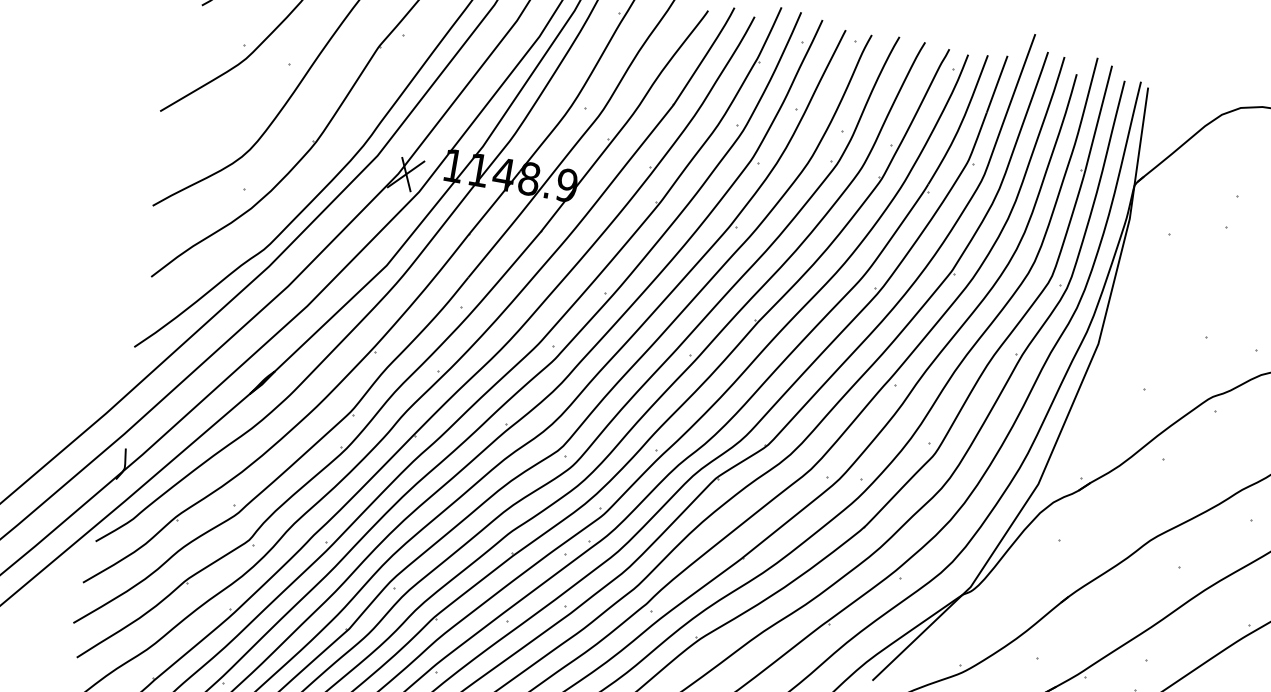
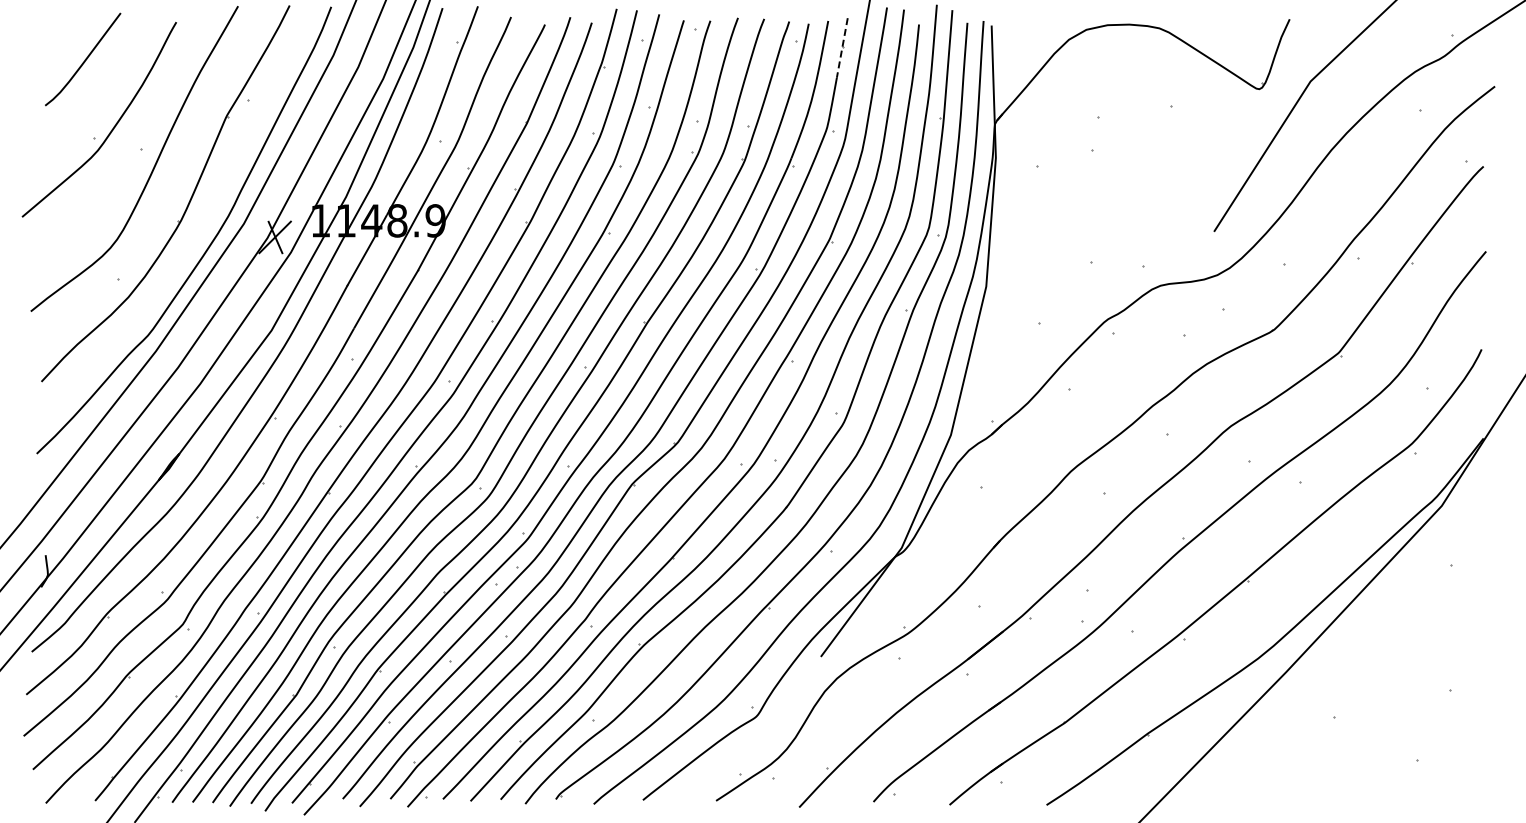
line: (997, 83) -> (842, 47), solid -> dashed

